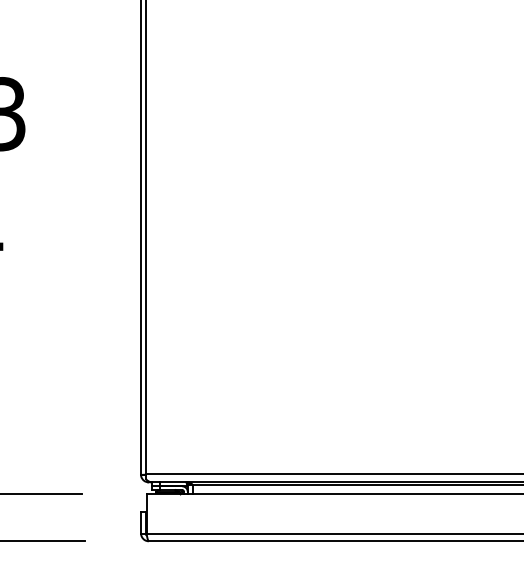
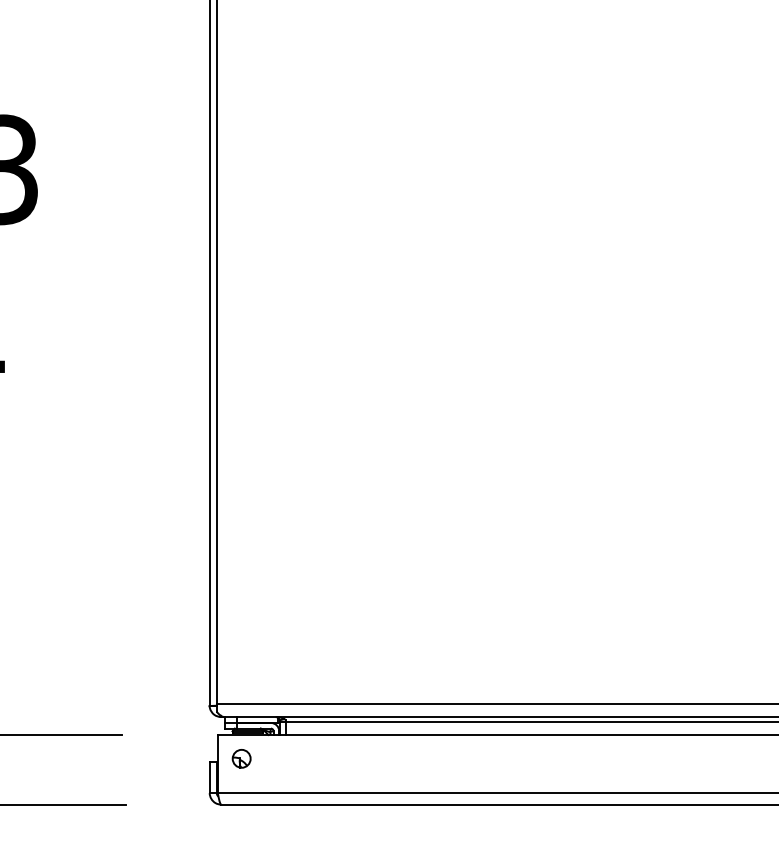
part: (162, 510) -> (241, 758), added

